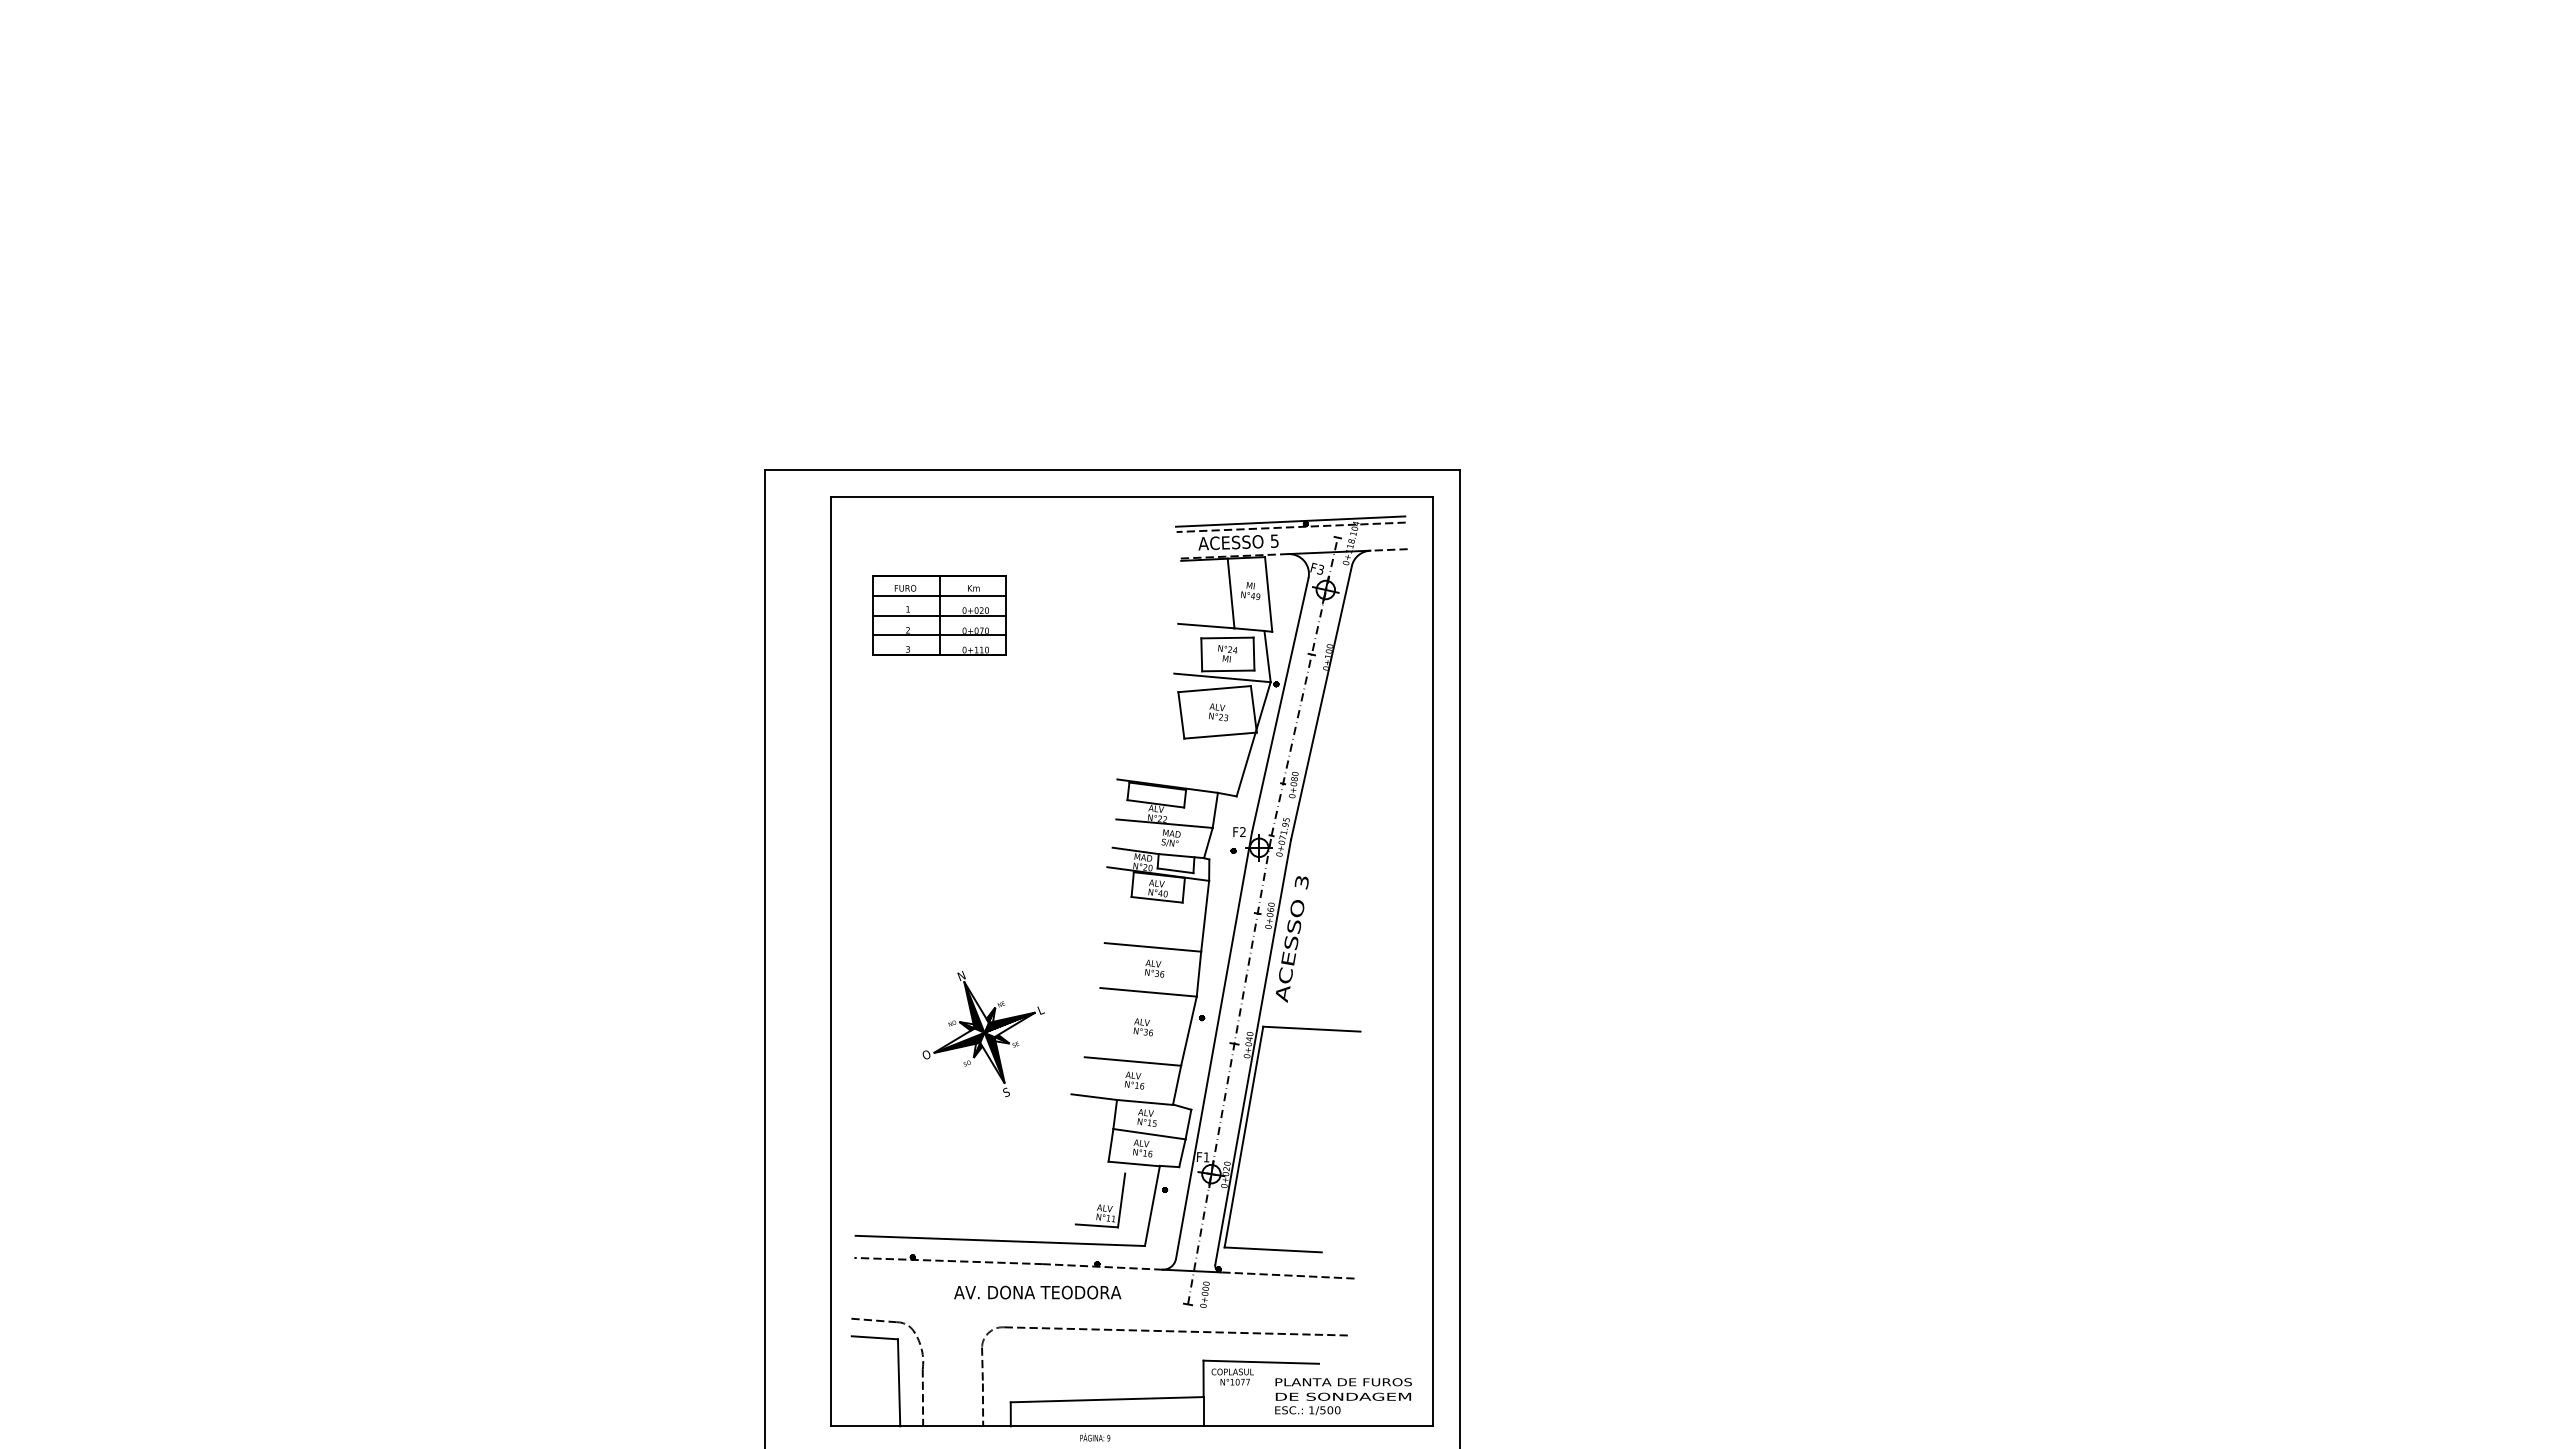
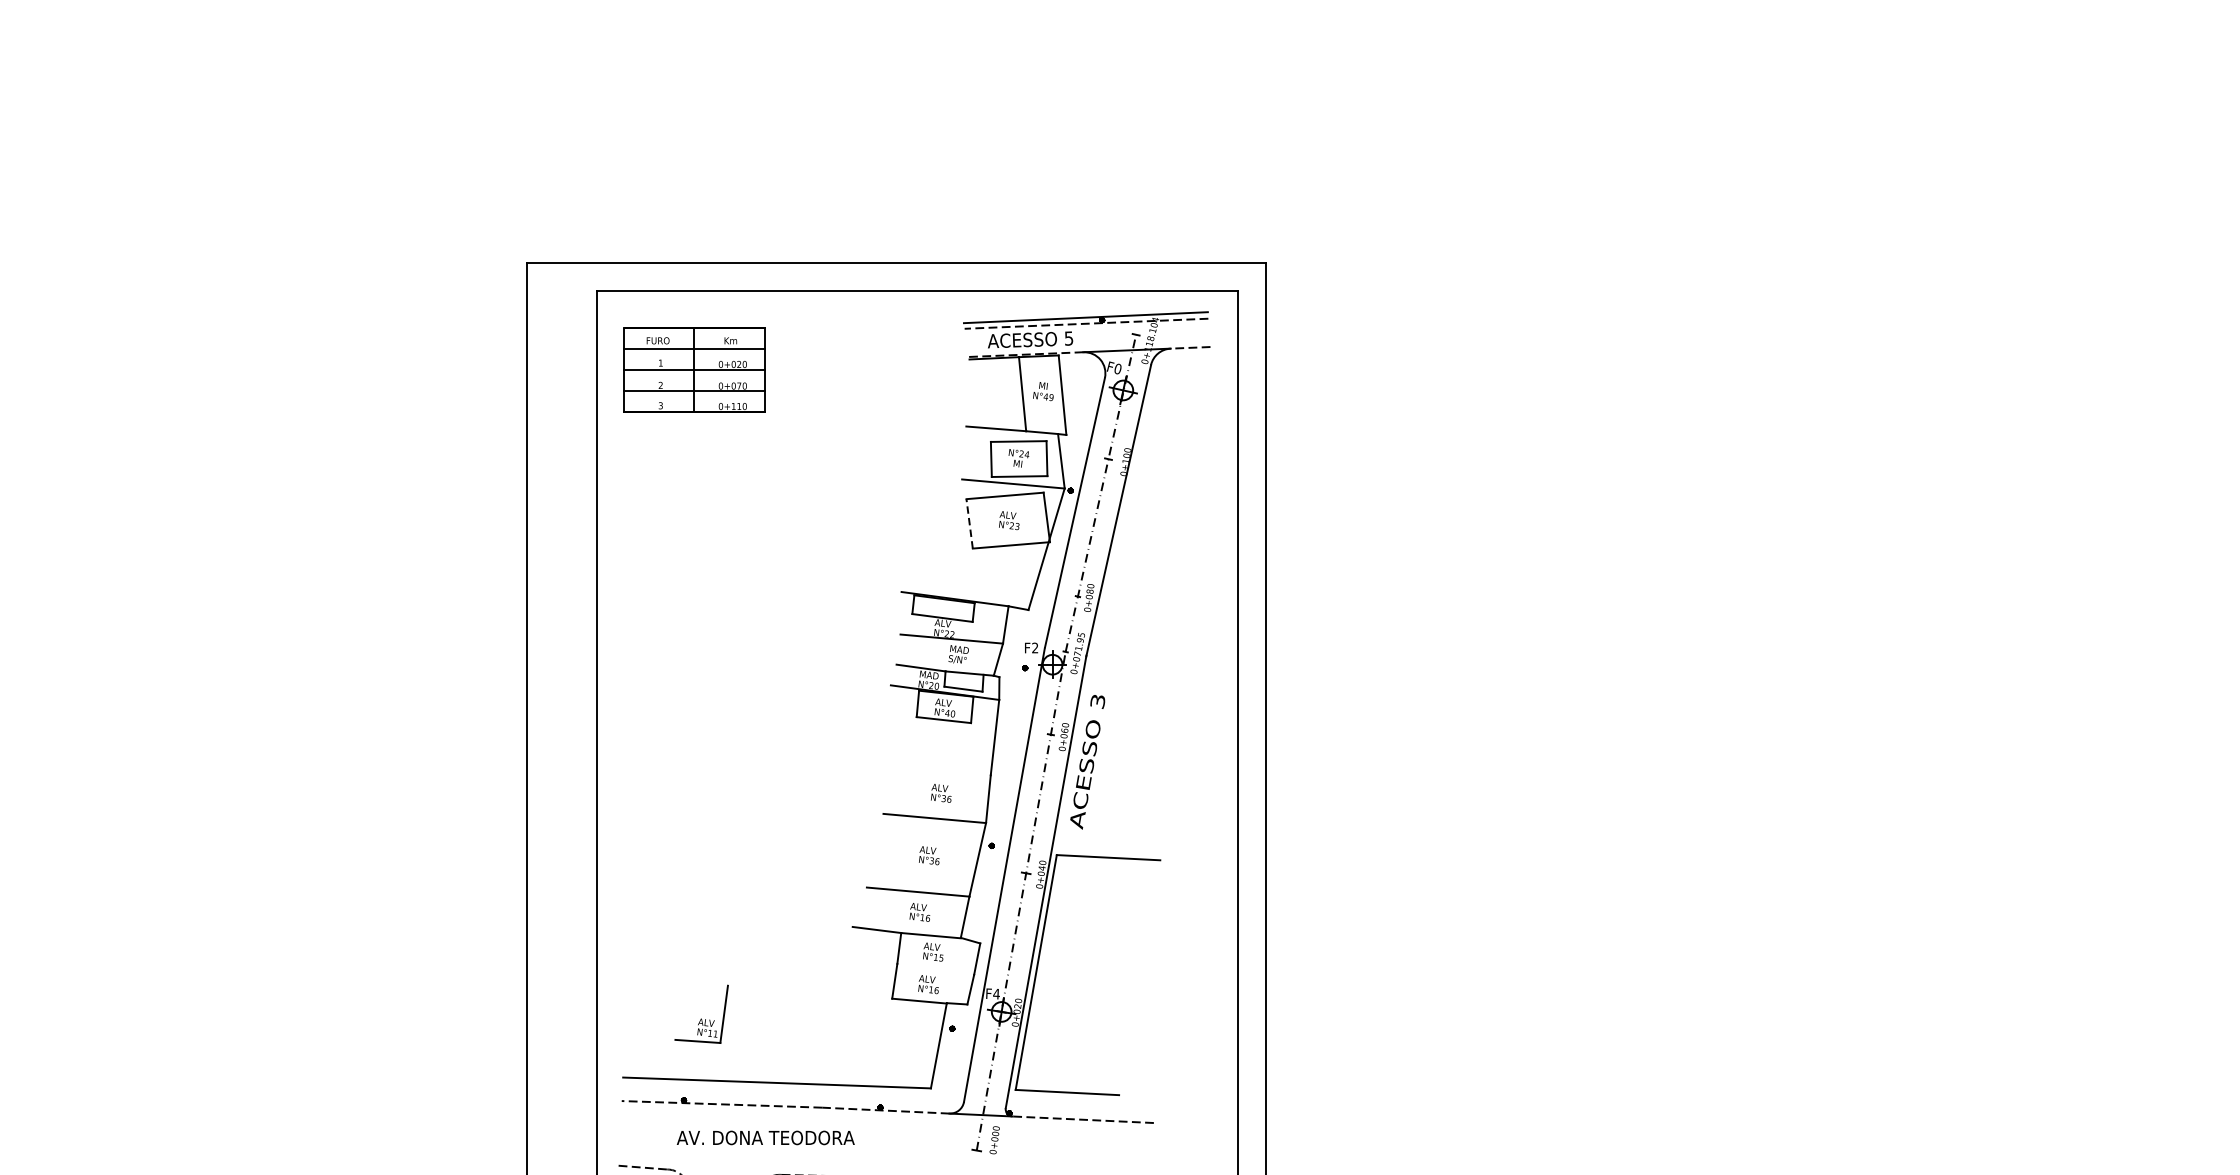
text: (1320, 569) -> (1117, 368), F3 -> F0
part: (939, 615) -> (694, 369), moved
line: (1181, 714) -> (969, 522), solid -> dashed
line: (1152, 947) -> (938, 770), removed
part: (983, 1033) -> (759, 862), removed
line: (1149, 1134) -> (935, 969), removed
text: (1206, 1157) -> (996, 994), F1 -> F4
part: (1100, 1200) -> (701, 1014), moved
text: (1037, 1292) -> (765, 1137), moved

